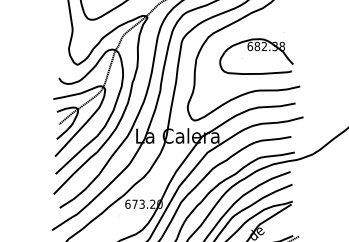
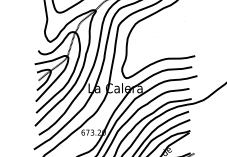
part: (256, 56) -> (166, 36), removed

